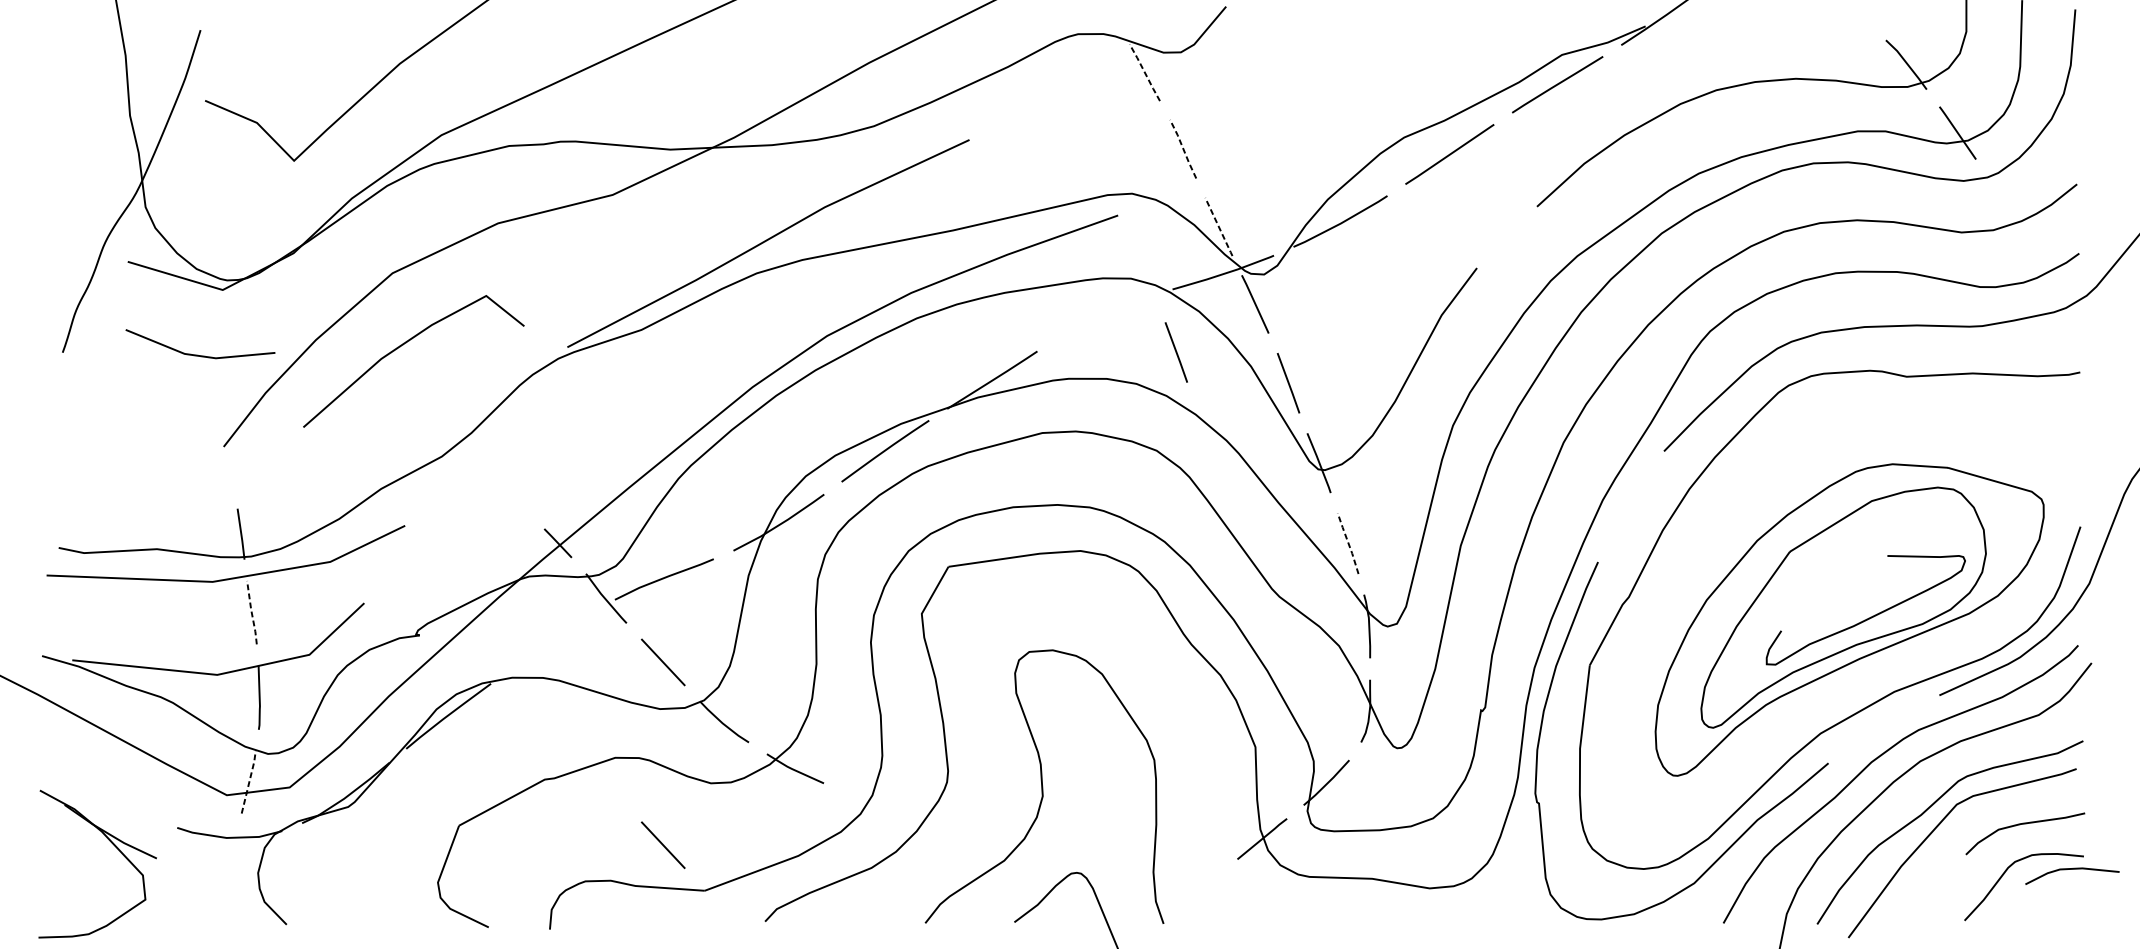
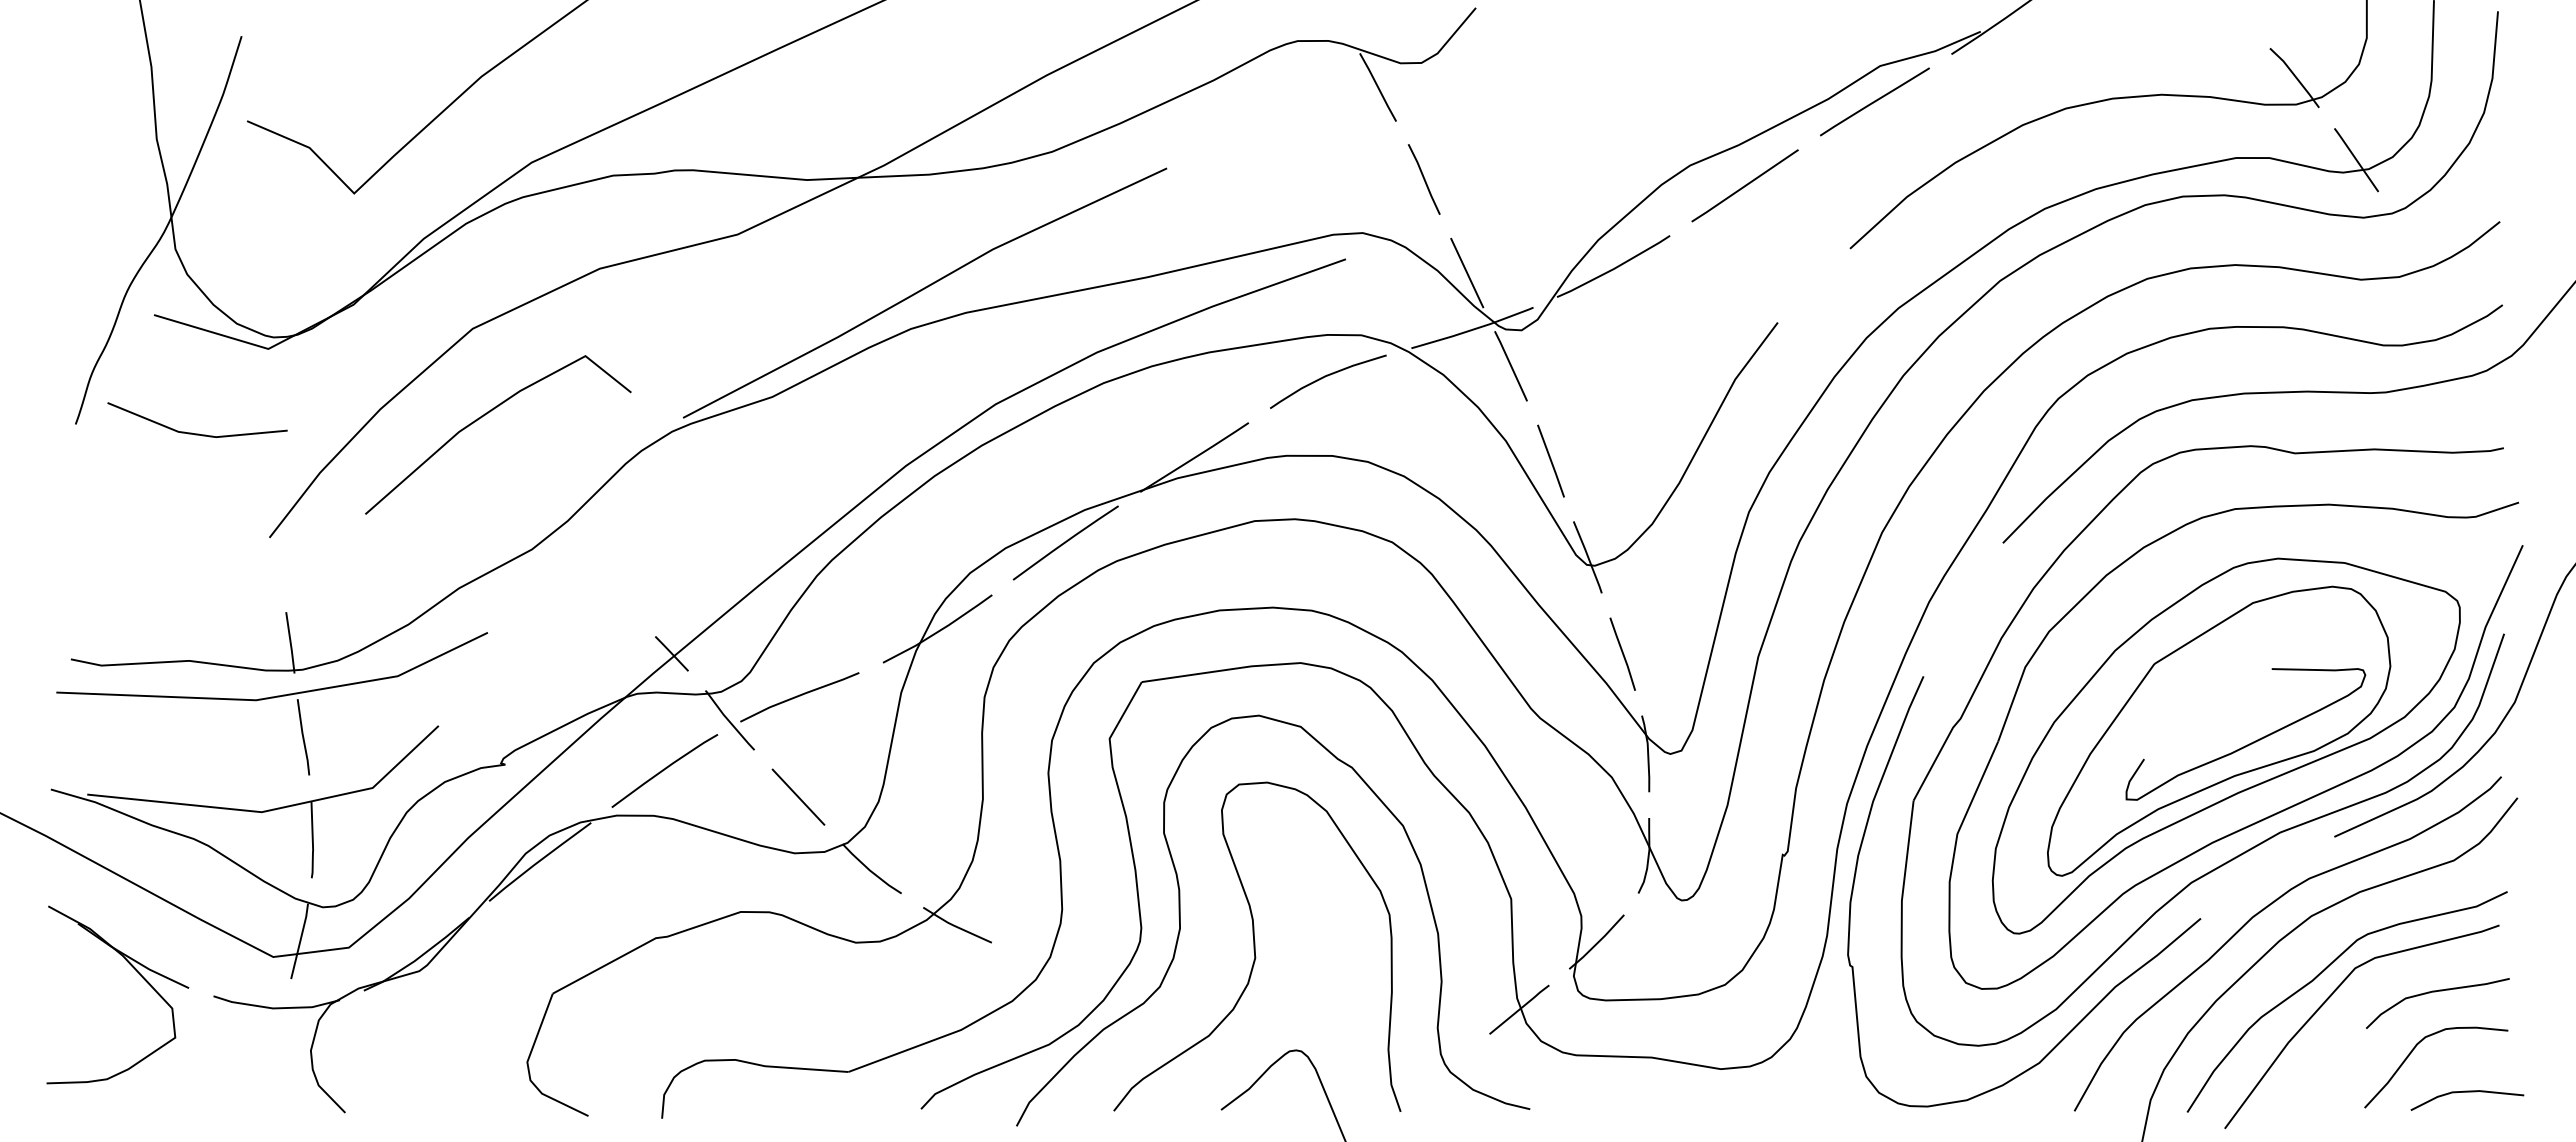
line: (1145, 72) -> (1378, 87), dashed -> solid
line: (1183, 148) -> (1424, 178), dashed -> solid
line: (1219, 227) -> (1467, 273), dashed -> solid
curve: (1103, 312) -> (1328, 376), added
line: (1175, 351) -> (1415, 423), removed
line: (196, 354) -> (192, 432), moved
line: (1347, 543) -> (1622, 653), dashed -> solid
line: (251, 612) -> (303, 737), dashed -> solid
curve: (551, 640) -> (664, 770), added
part: (1885, 677) -> (2269, 815), added
curve: (980, 764) -> (1180, 920), added
line: (249, 781) -> (300, 940), dashed -> solid
line: (663, 844) -> (798, 1016), removed
part: (116, 848) -> (140, 976), moved
line: (2072, 869) -> (2467, 1092), moved

